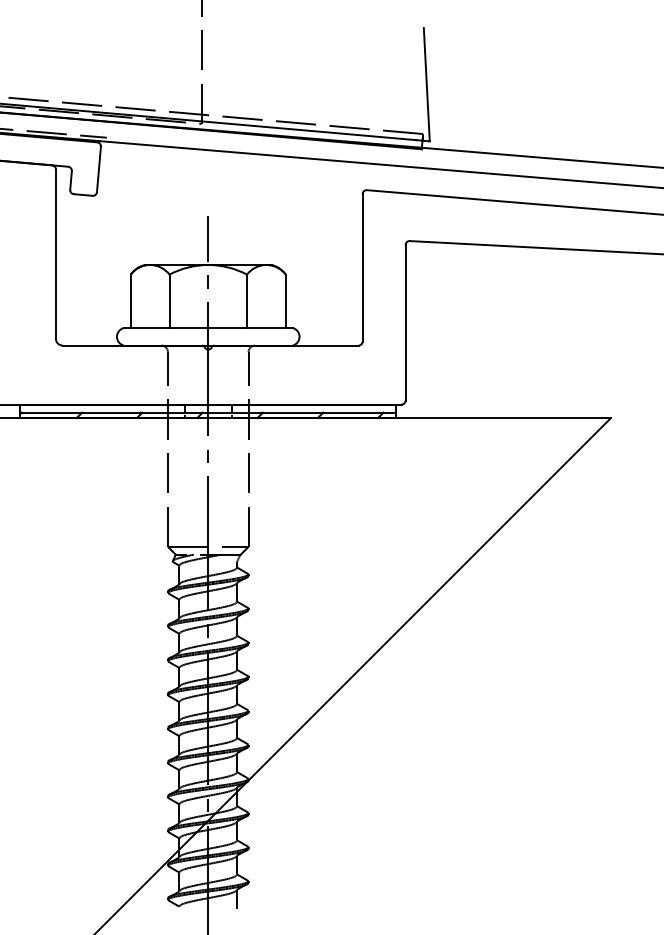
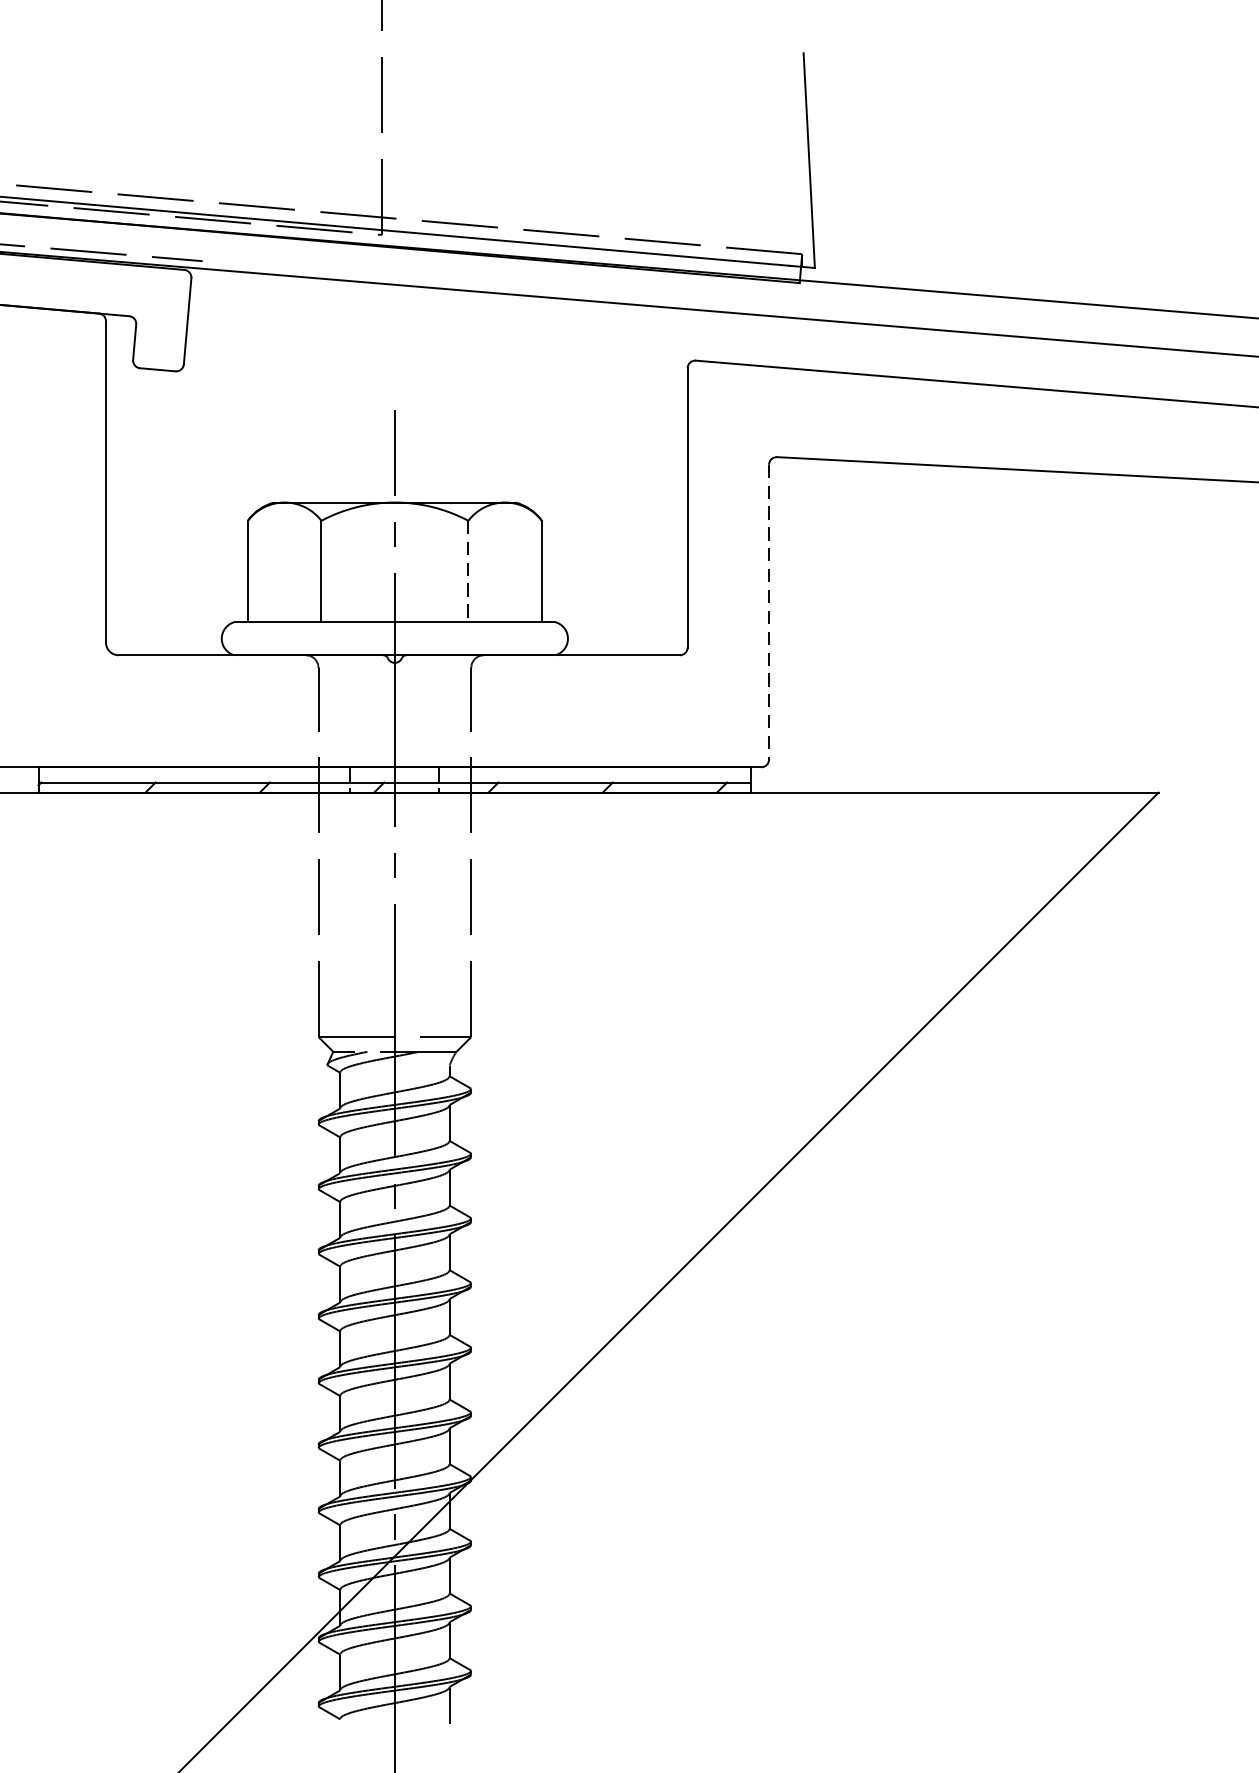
line: (247, 301) -> (469, 571), solid -> dashed
line: (405, 322) -> (768, 611), solid -> dashed

